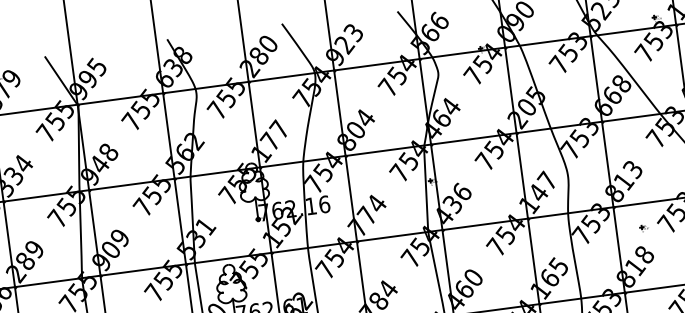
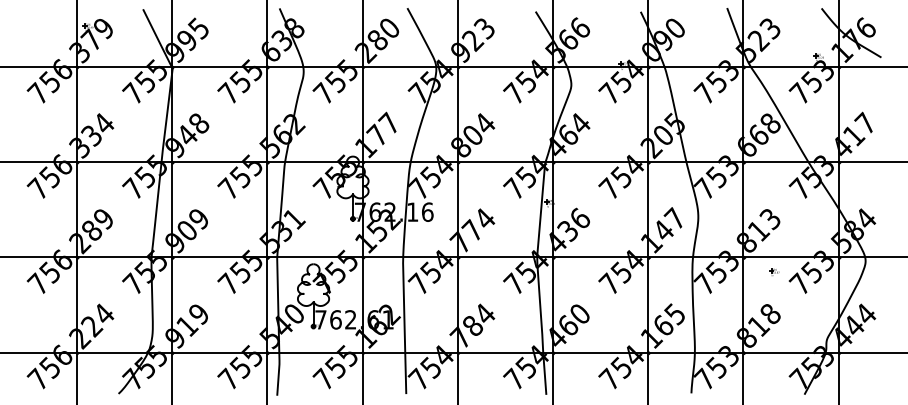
part: (644, 227) -> (774, 271), moved

